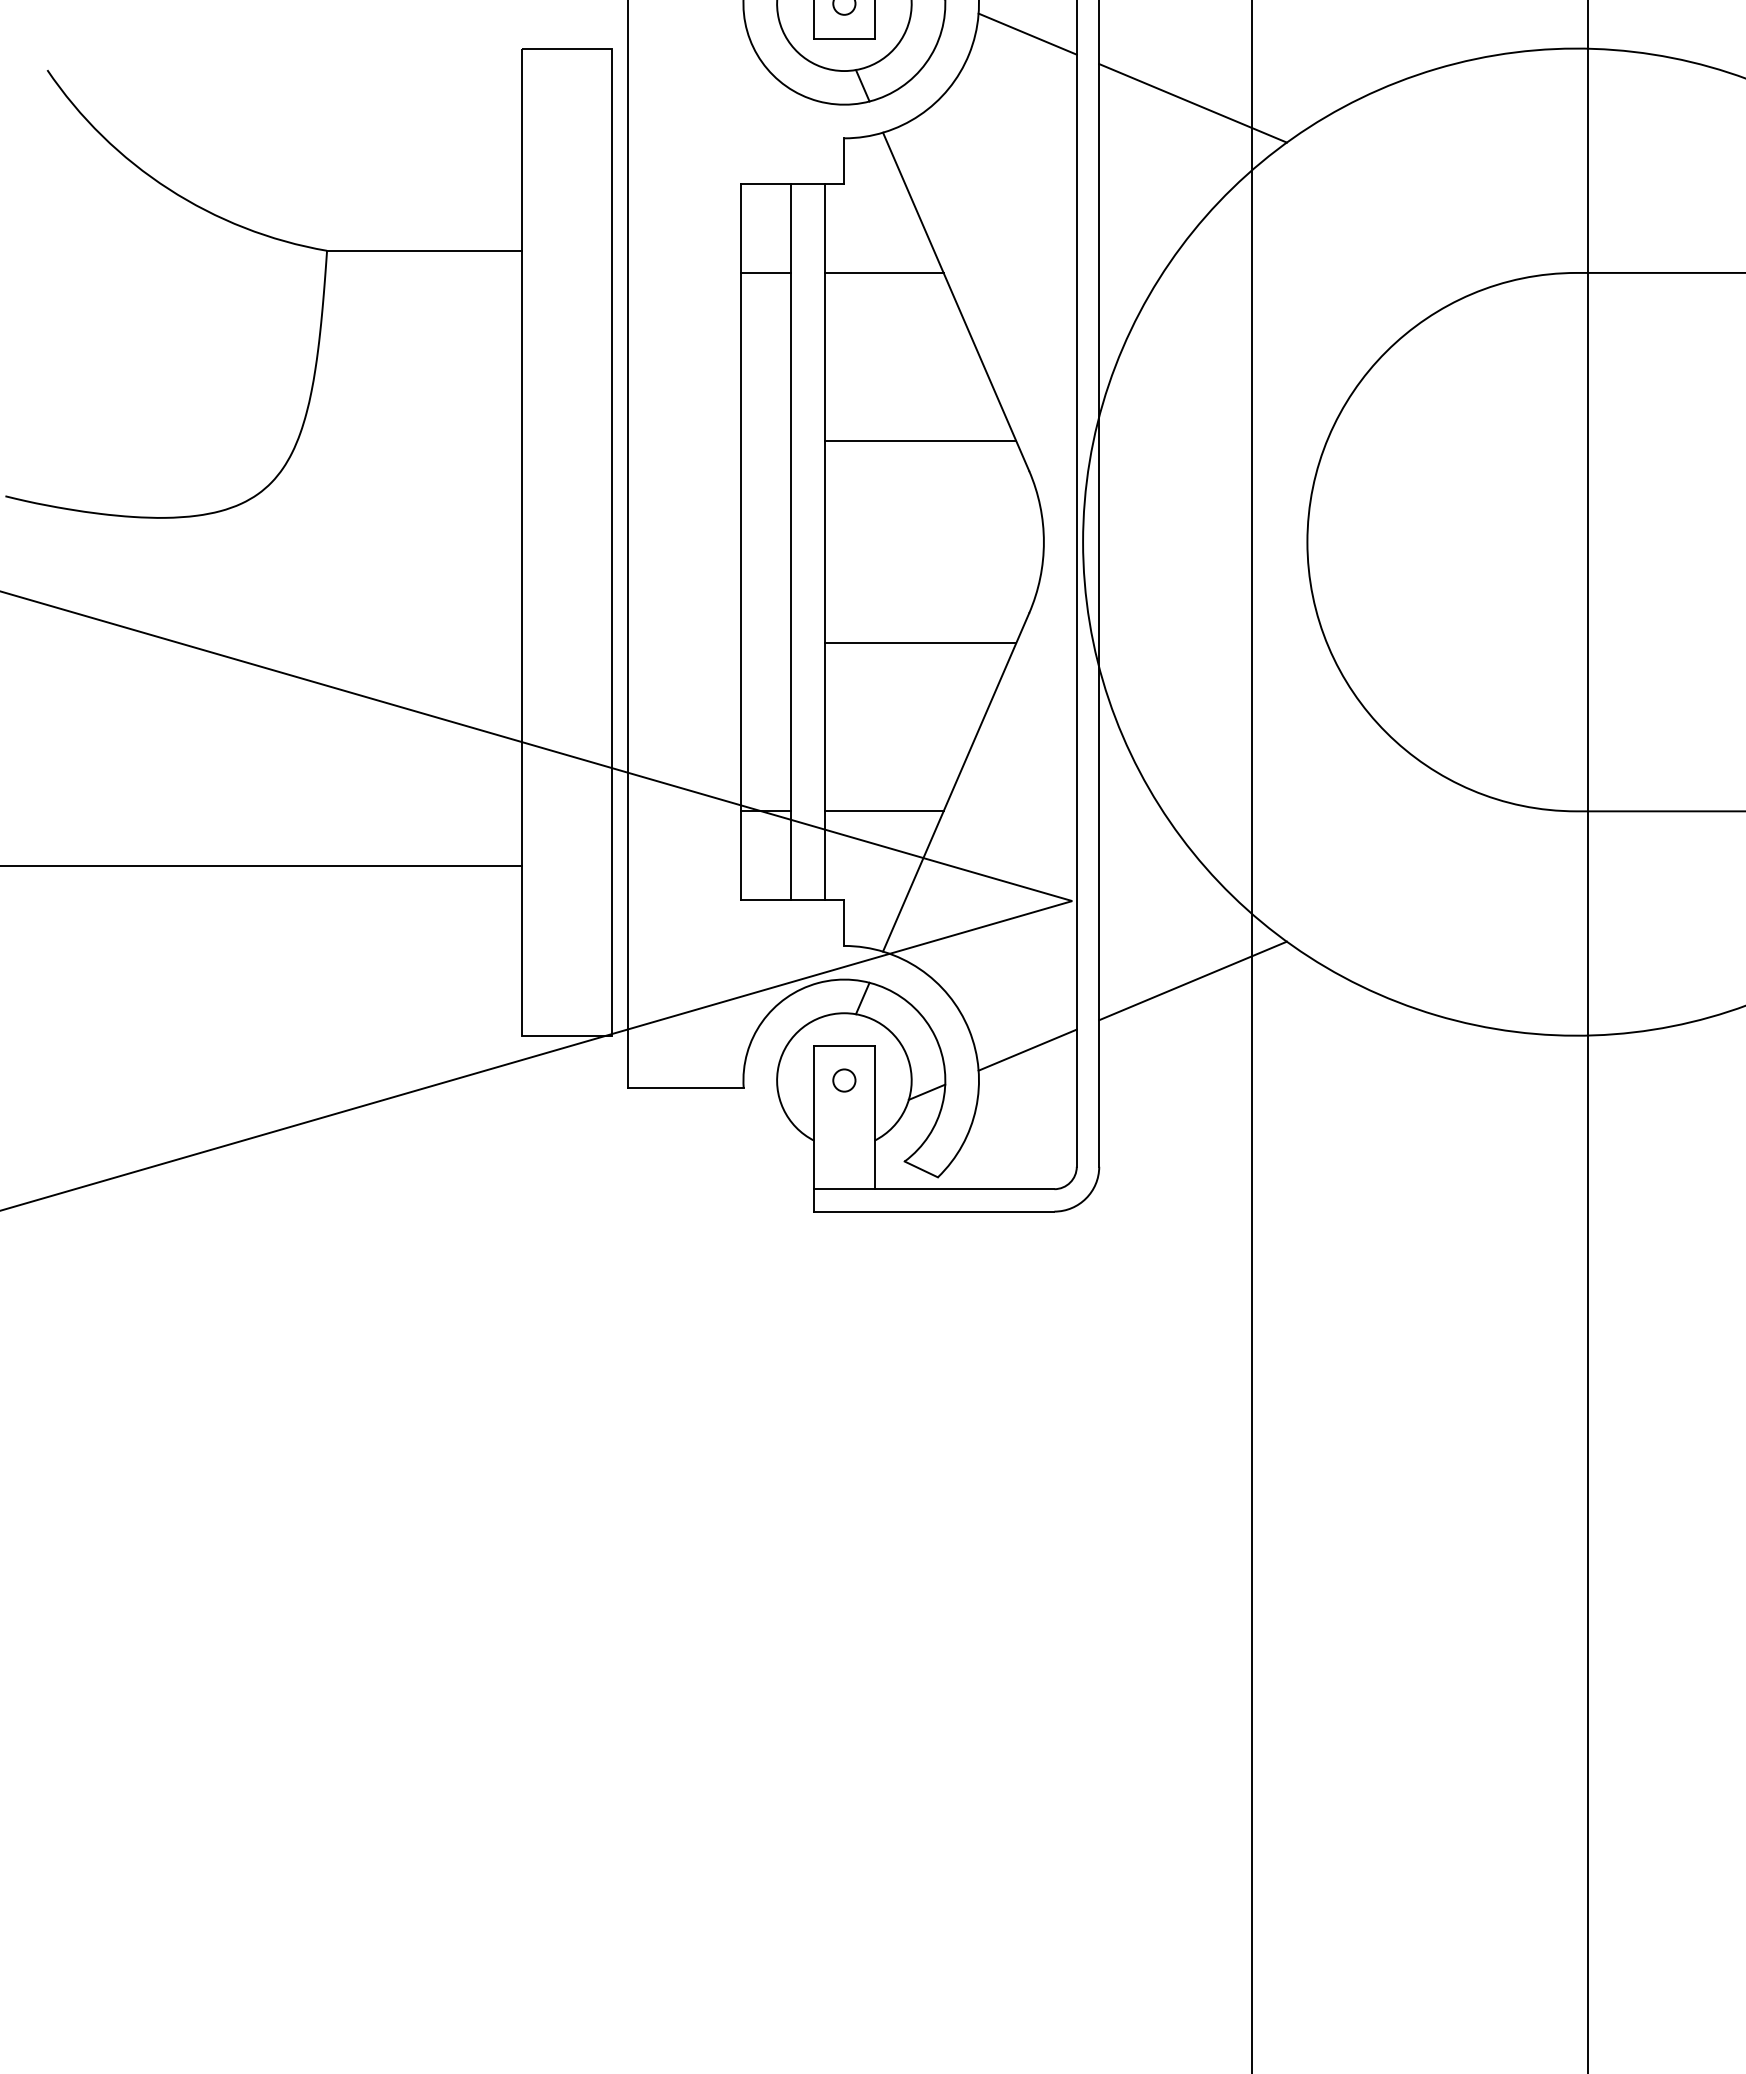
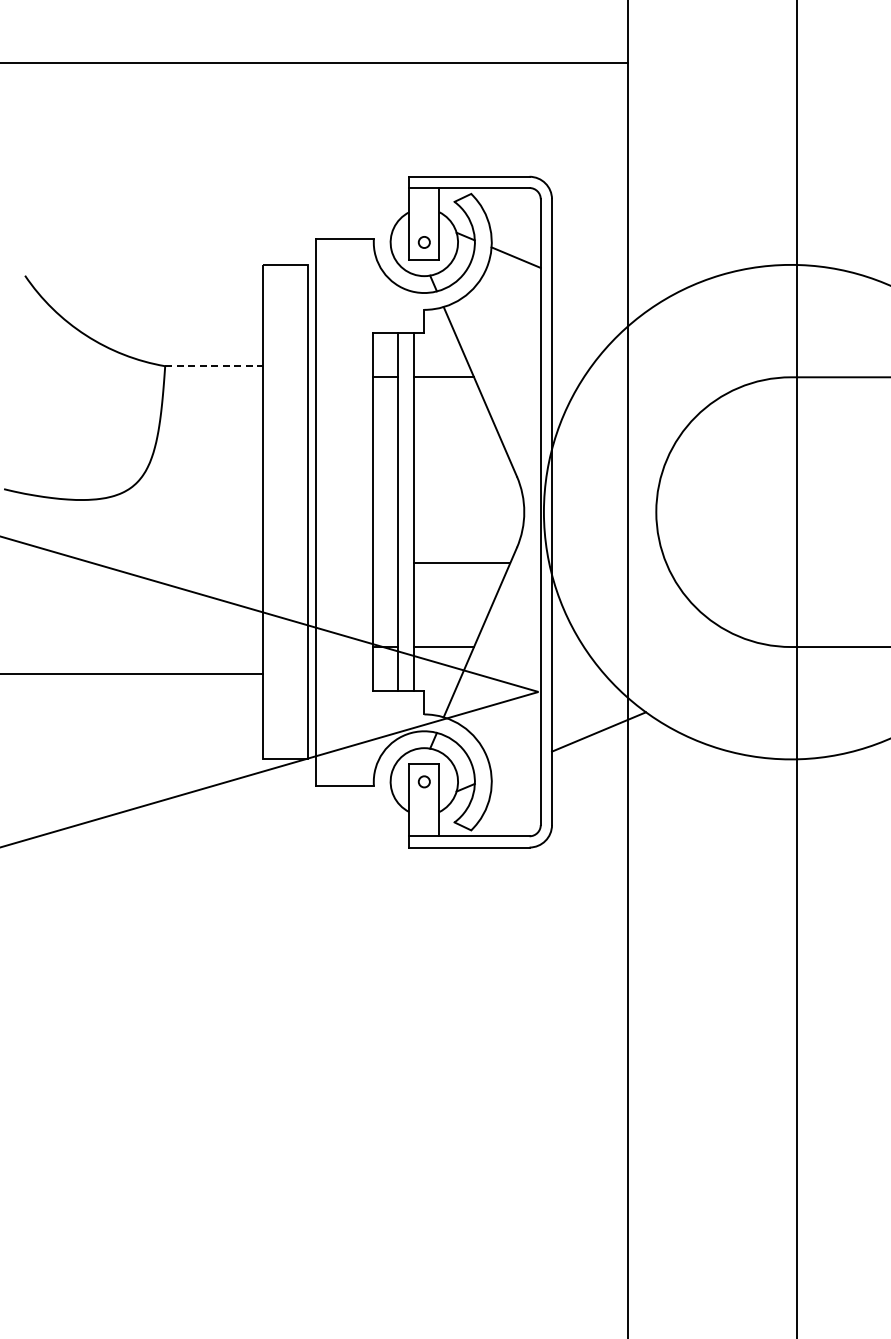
line: (1194, 103) -> (599, 292), removed
line: (425, 251) -> (214, 366), solid -> dashed
line: (920, 441) -> (462, 461), removed
line: (1026, 1049) -> (515, 766), removed

